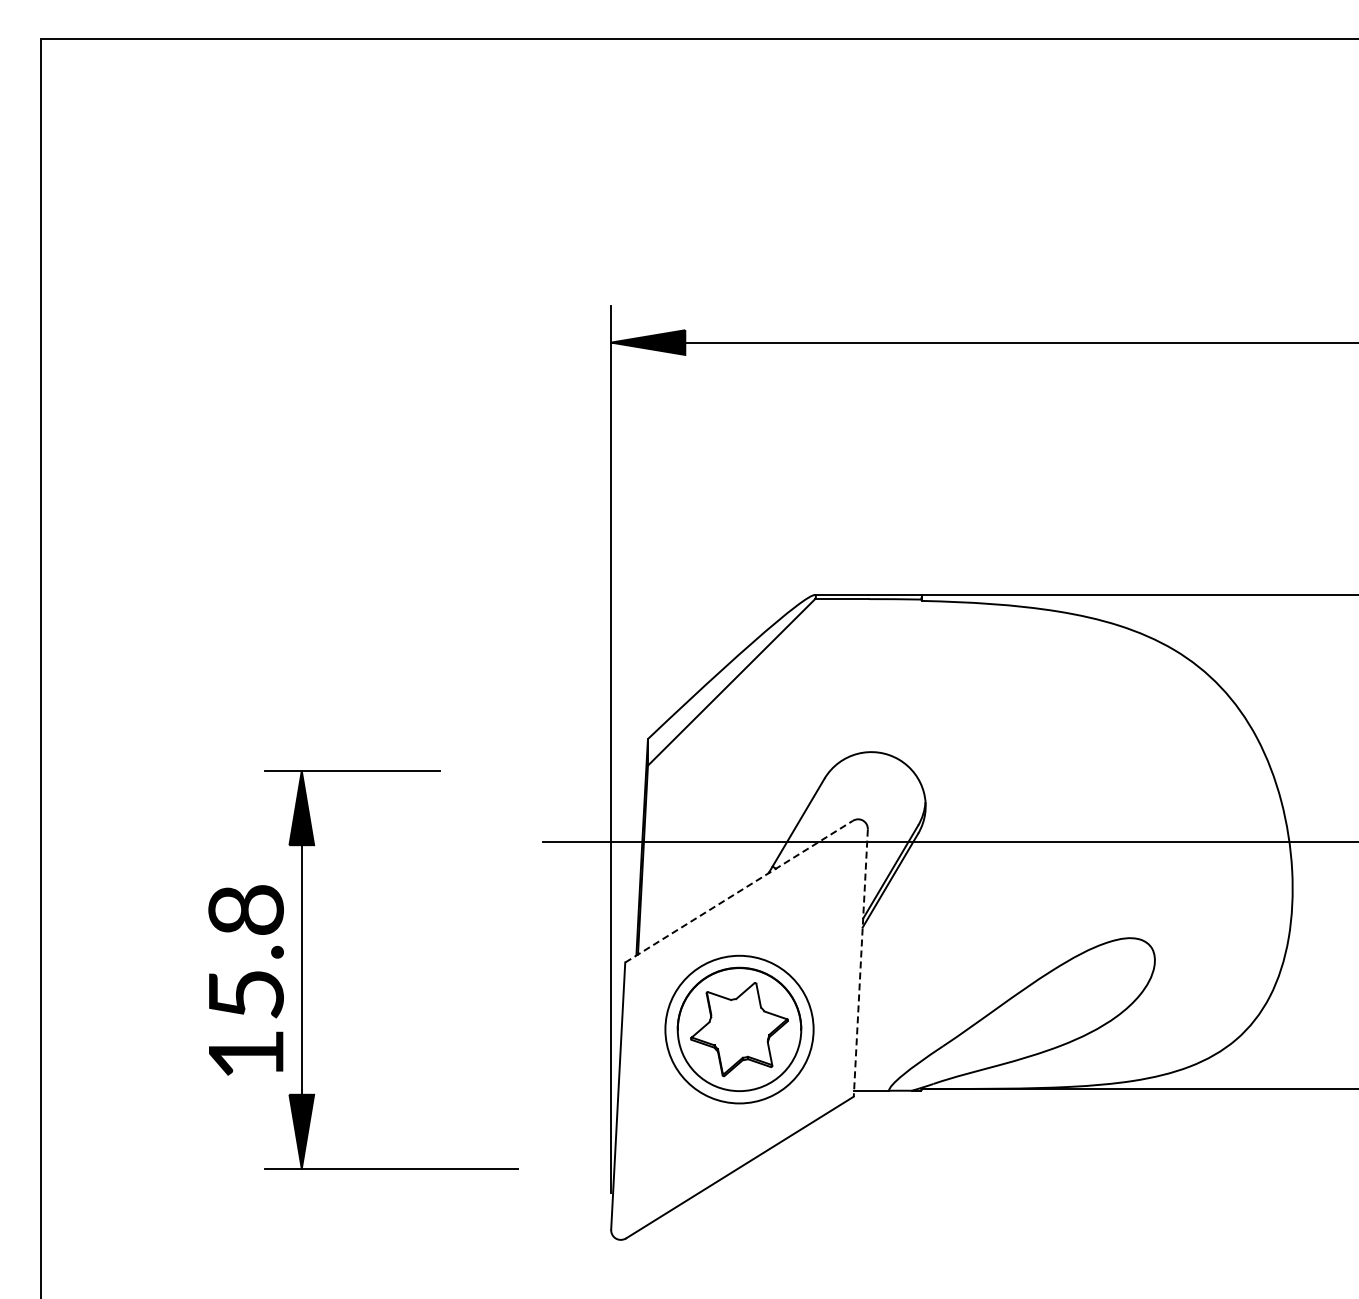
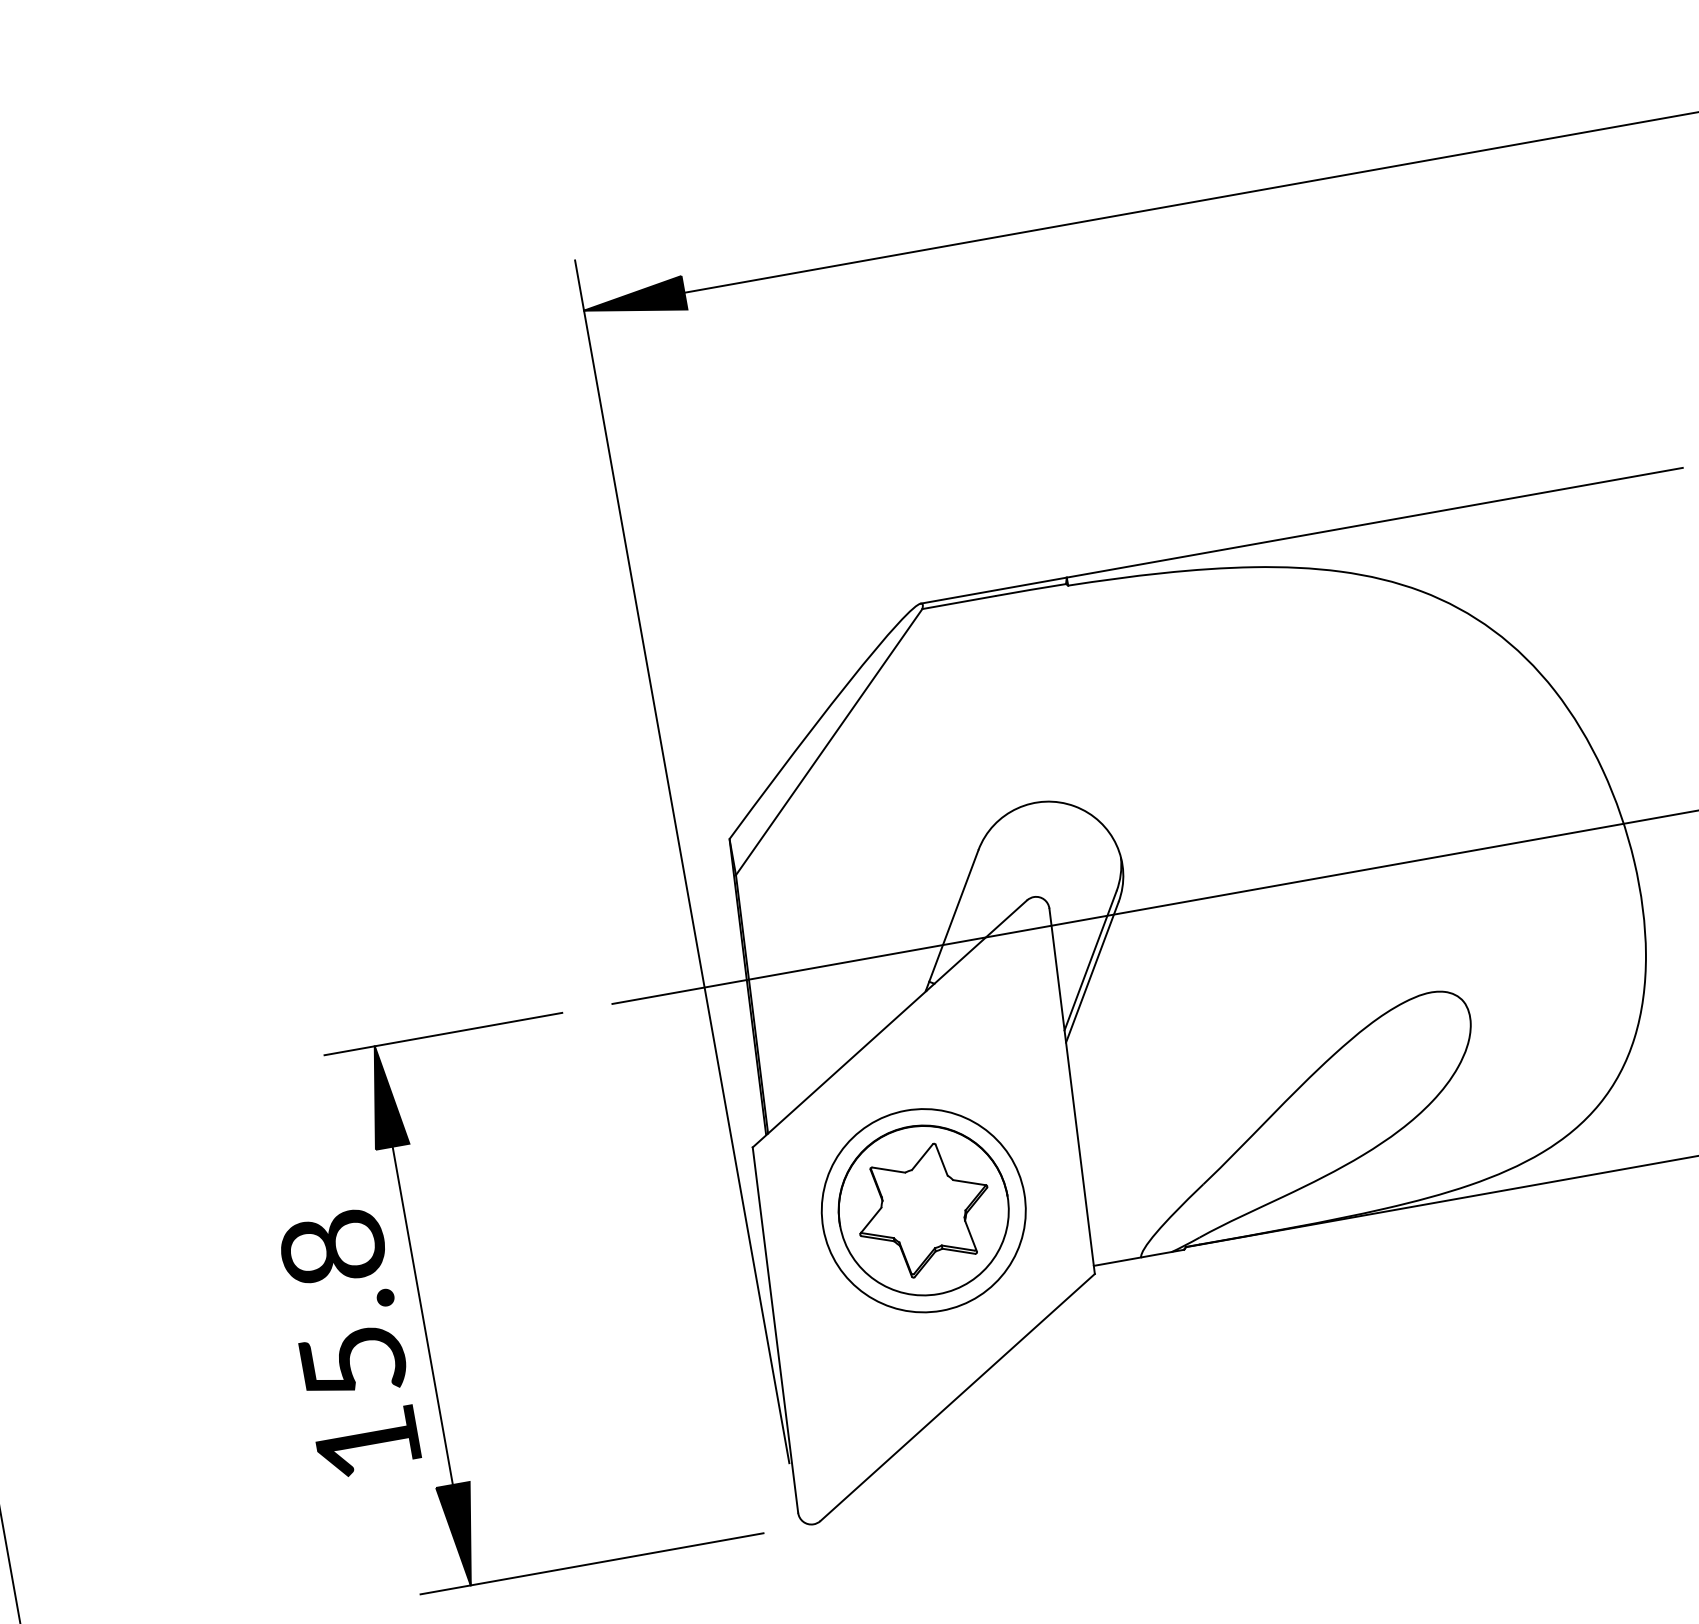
line: (739, 891) -> (890, 1023), dashed -> solid
line: (860, 963) -> (1071, 1091), dashed -> solid
part: (302, 969) -> (423, 1315), moved

